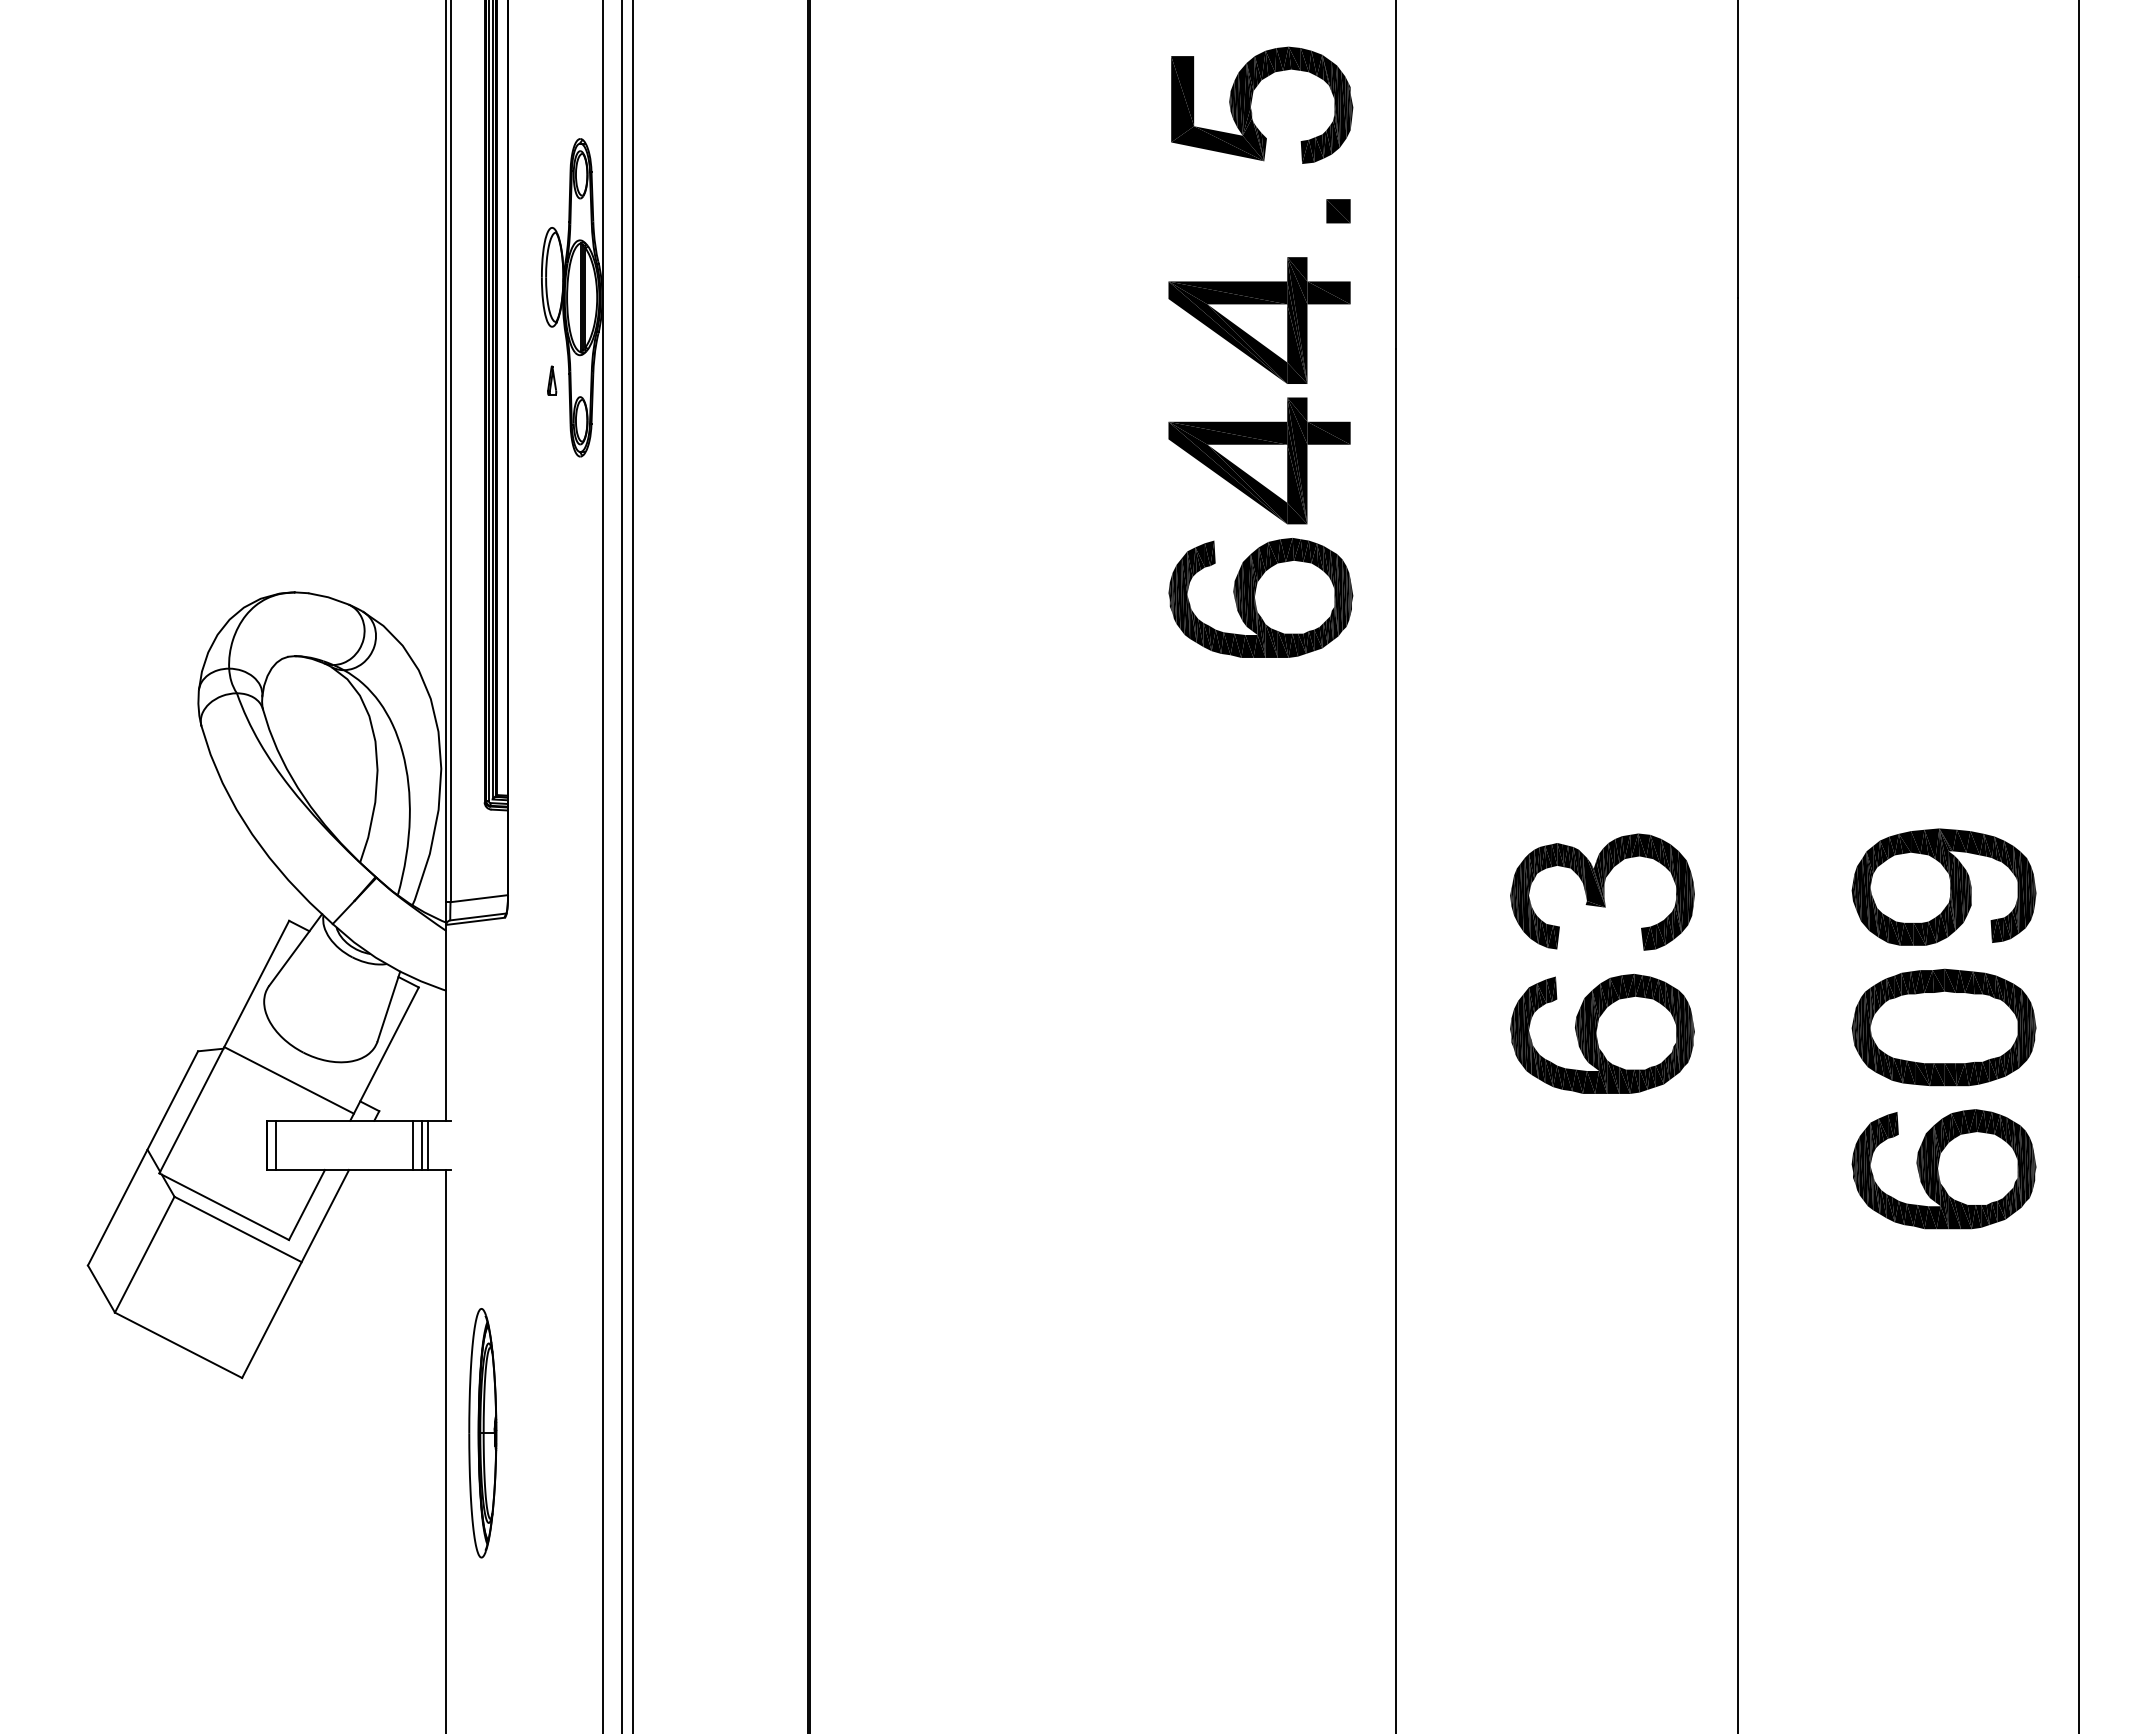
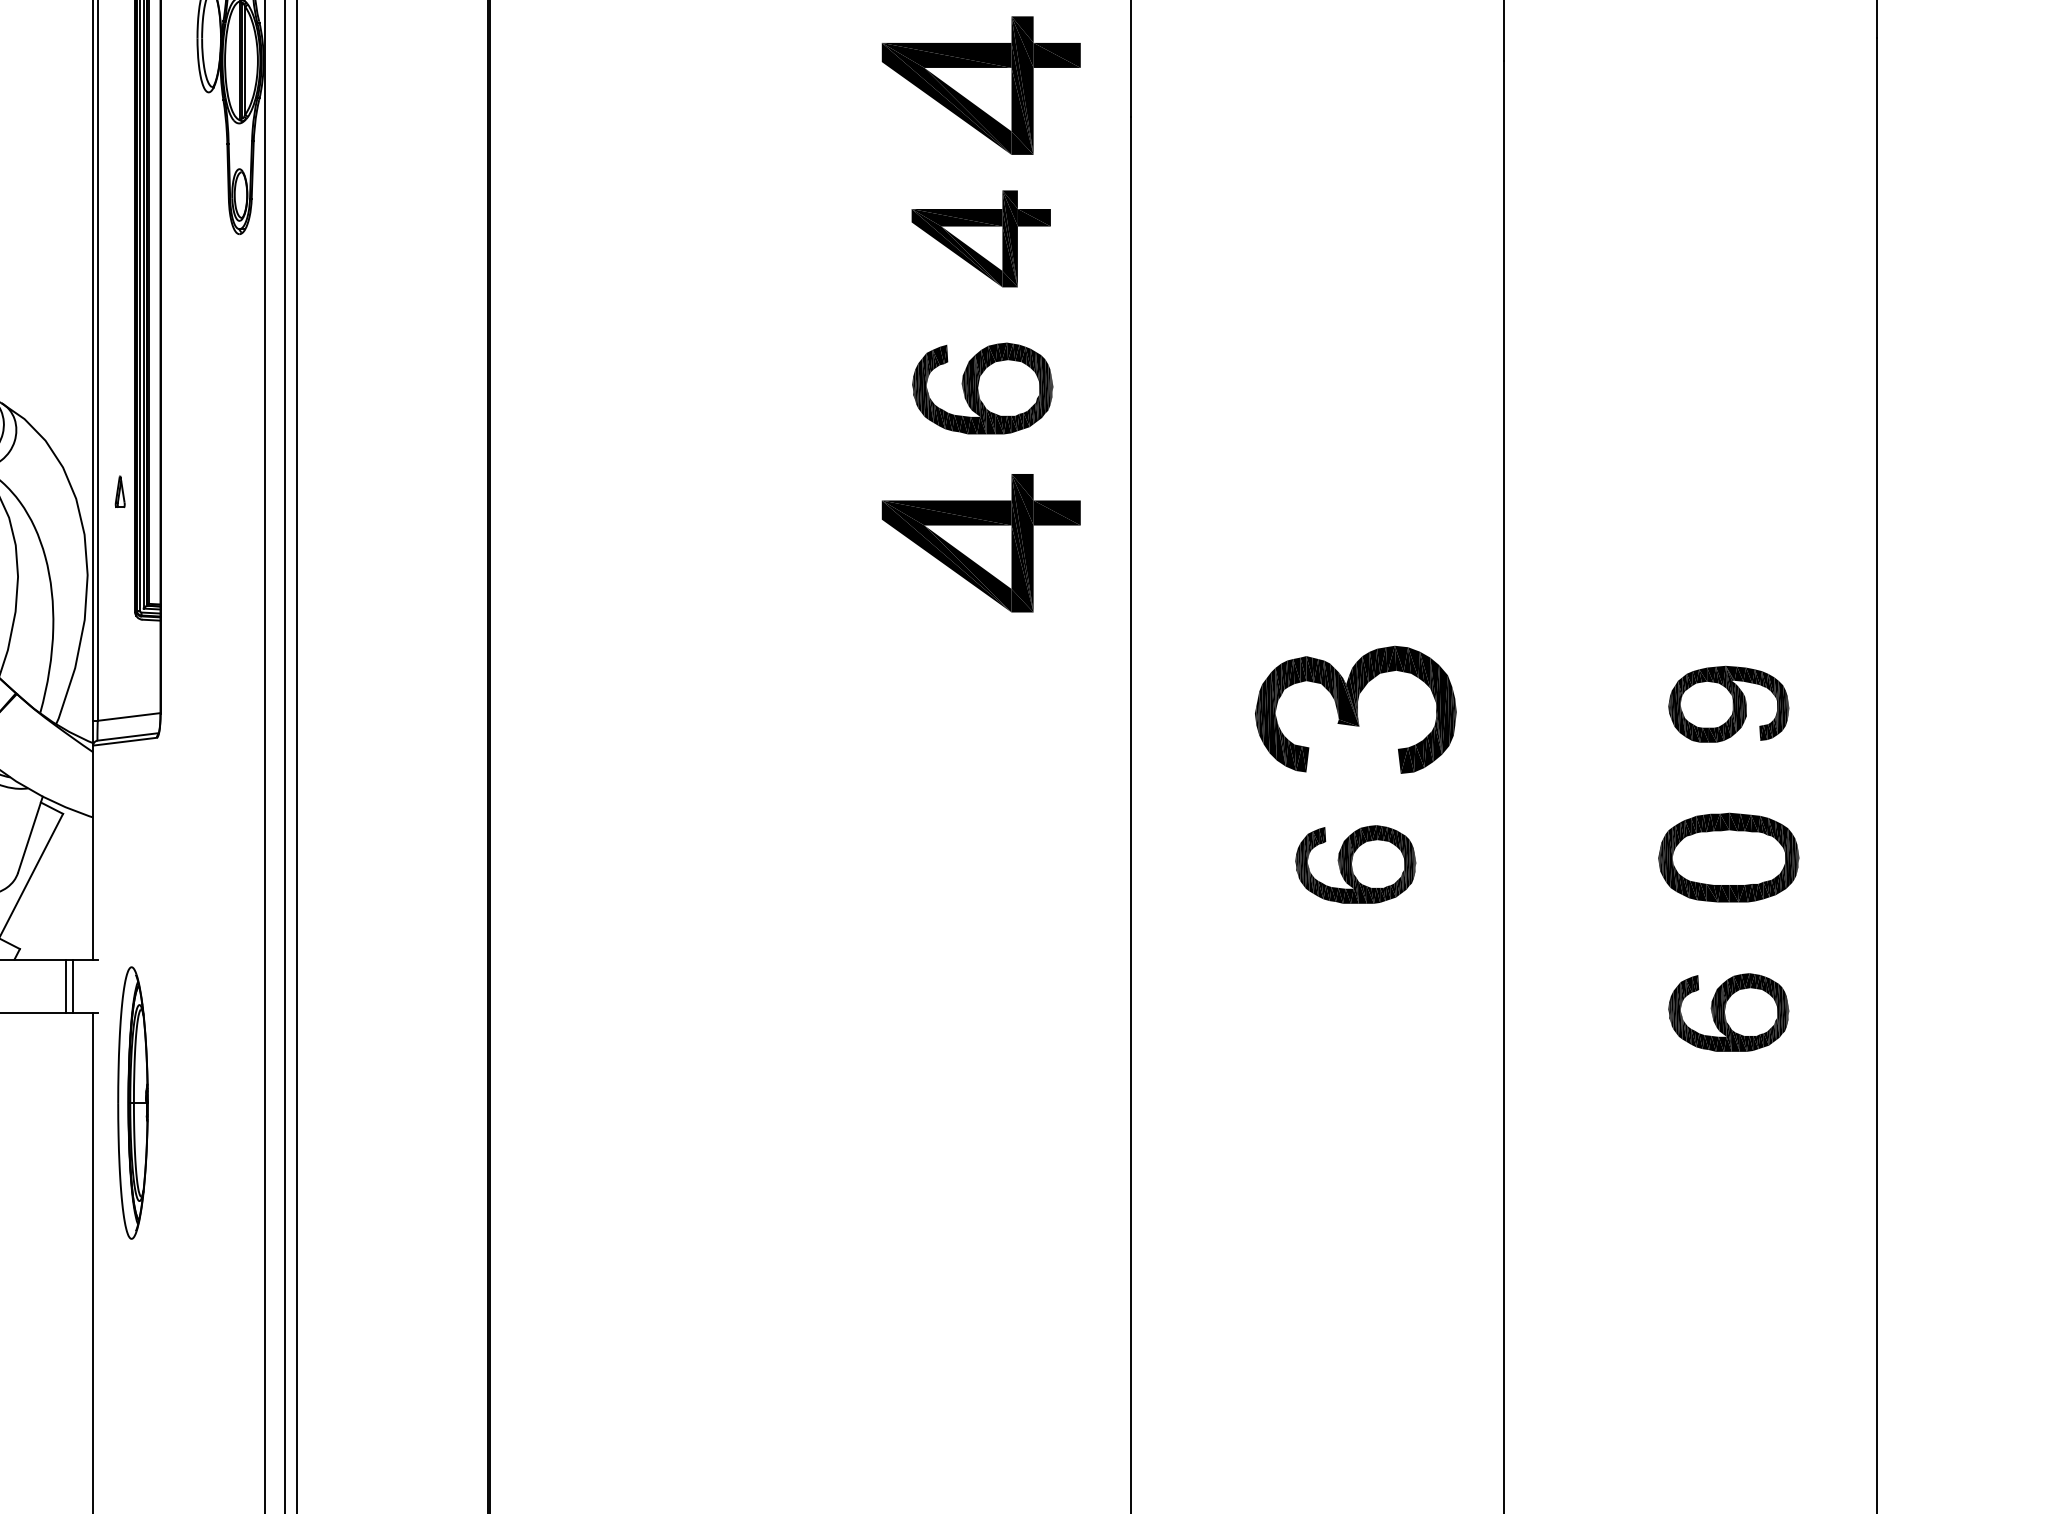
part: (552, 380) -> (120, 491), moved
part: (1259, 460) -> (981, 238), size x0.7
part: (1260, 597) -> (982, 388), size x0.7
part: (1259, 739) -> (981, 543), added
part: (1943, 886) -> (1728, 703), size x0.6
part: (1943, 1027) -> (1728, 857), size x0.7
part: (1602, 1033) -> (1355, 864), size x0.6
line: (412, 1144) -> (56, 985), removed
part: (1943, 1169) -> (1728, 1012), size x0.6
part: (482, 1433) -> (132, 1103), moved

